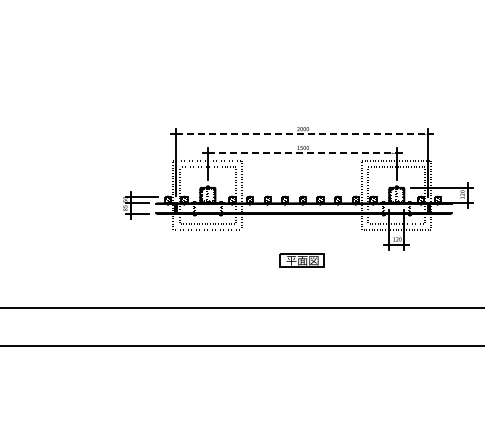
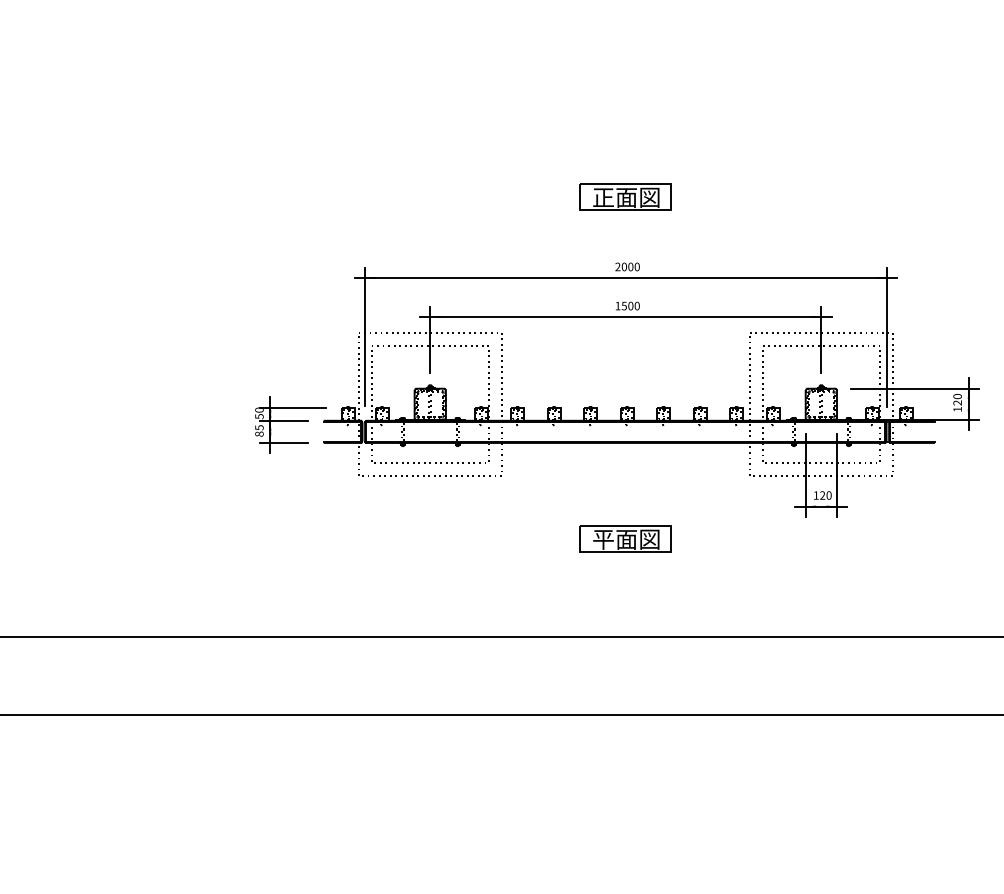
part: (301, 95) -> (624, 197), added
line: (302, 134) -> (626, 278), dashed -> solid
line: (302, 153) -> (626, 317), dashed -> solid

